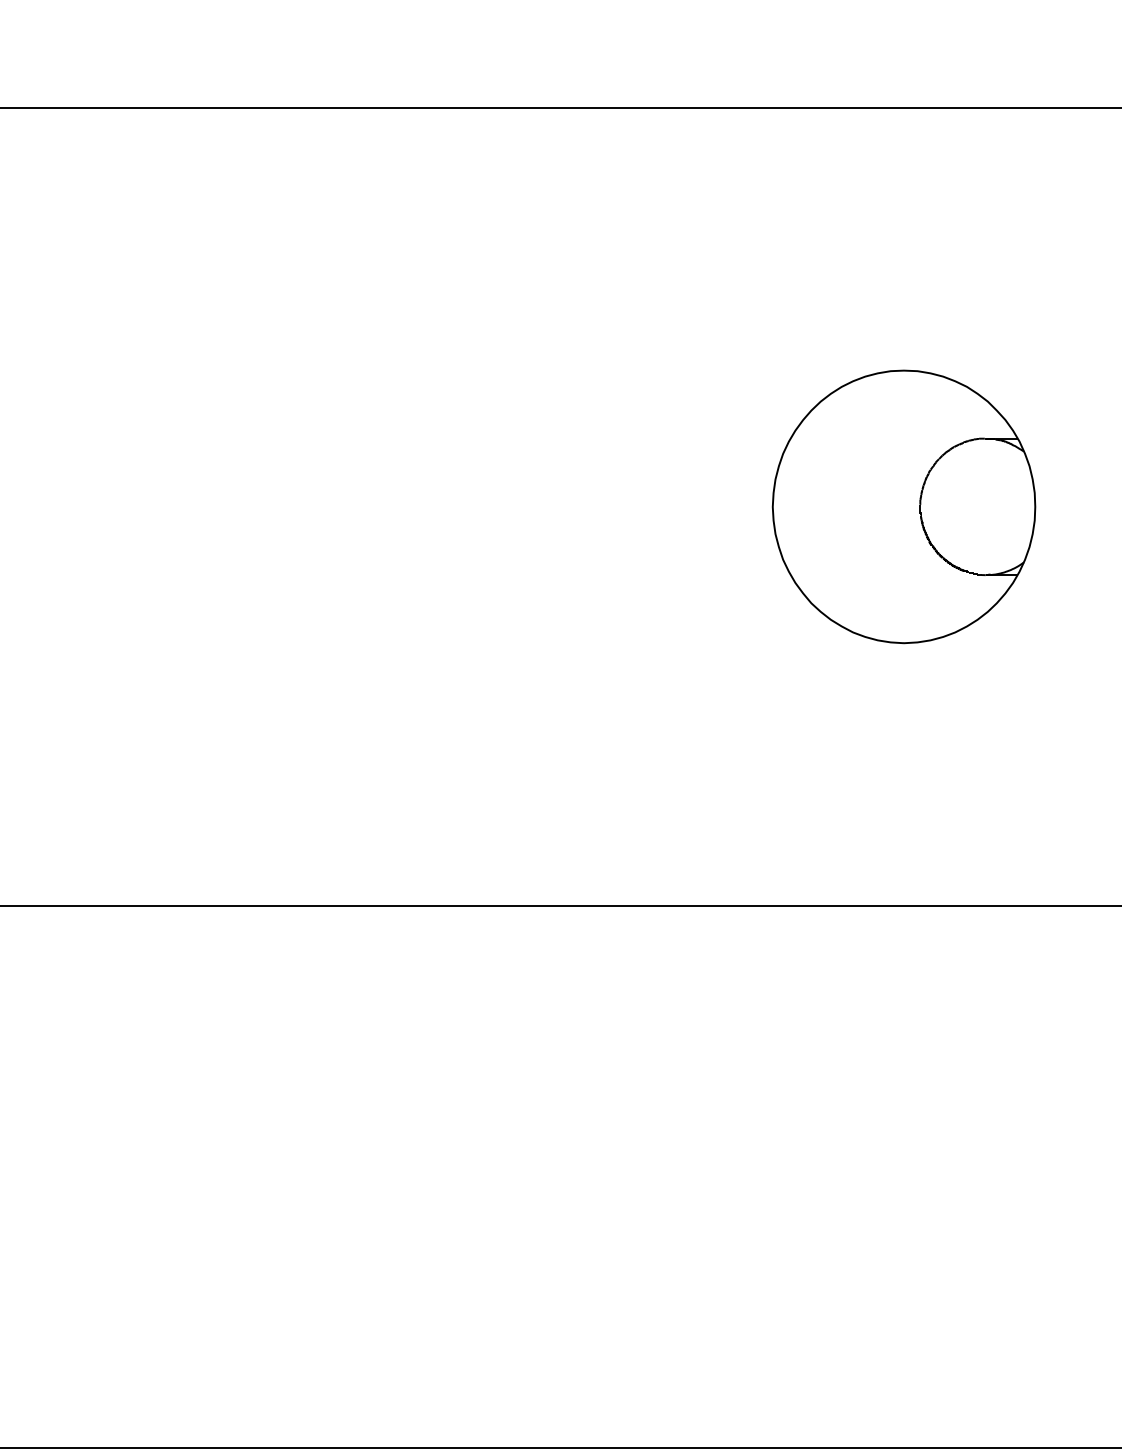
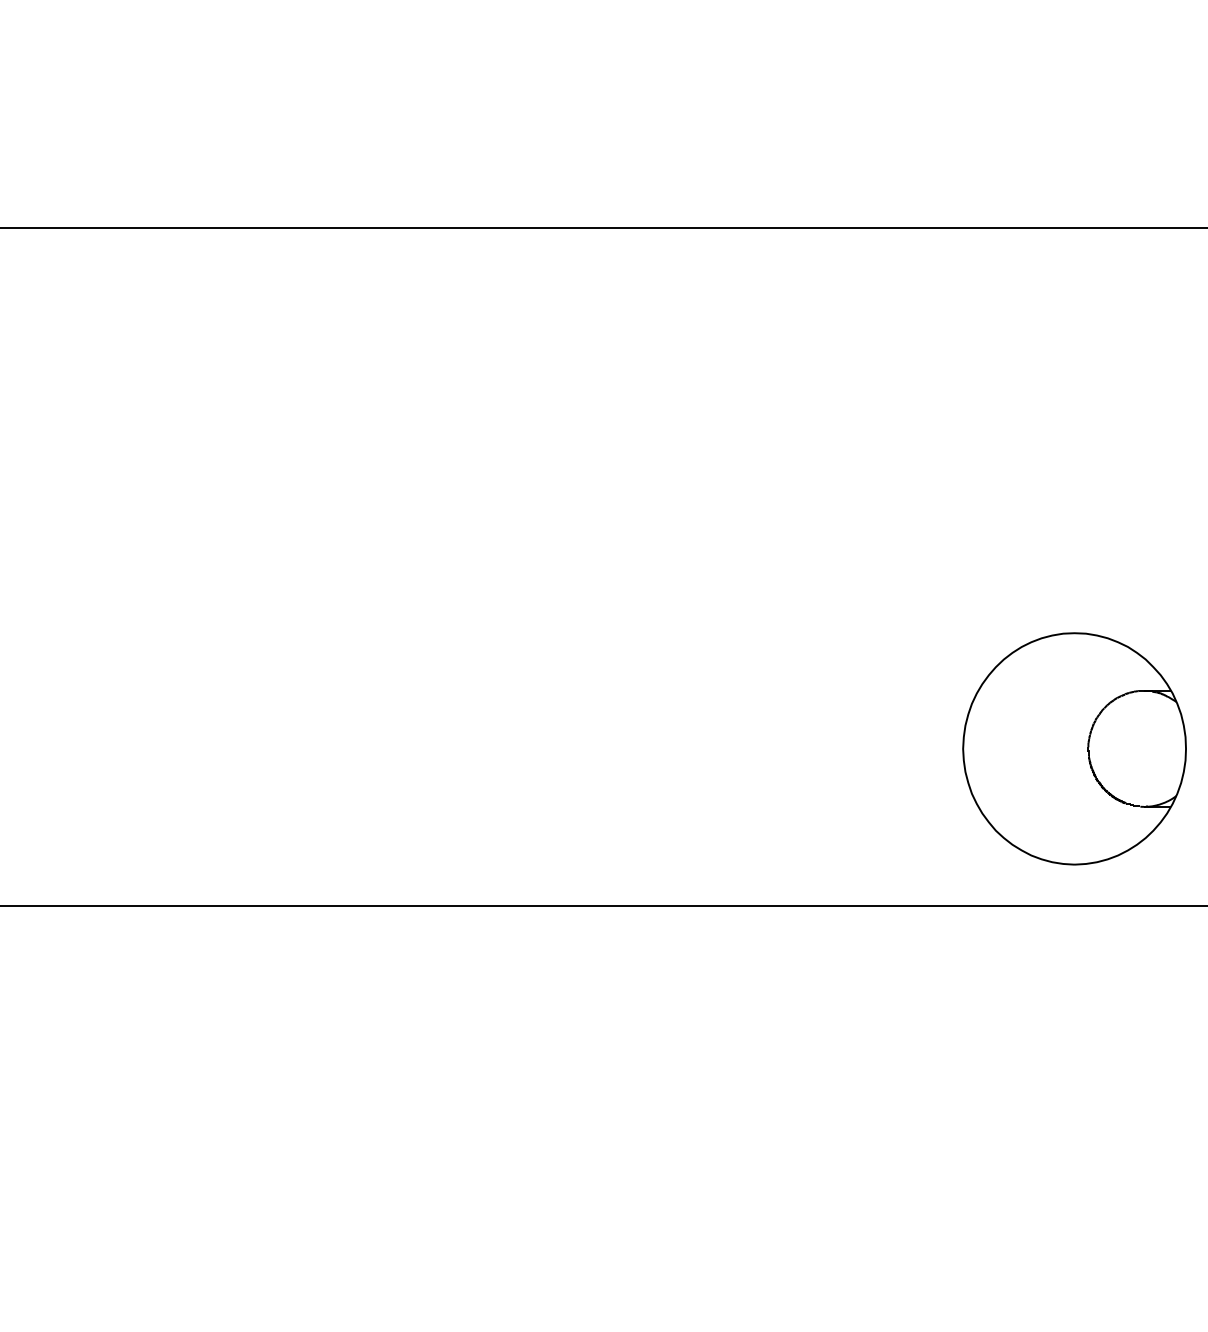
part: (903, 506) -> (1074, 748), moved

